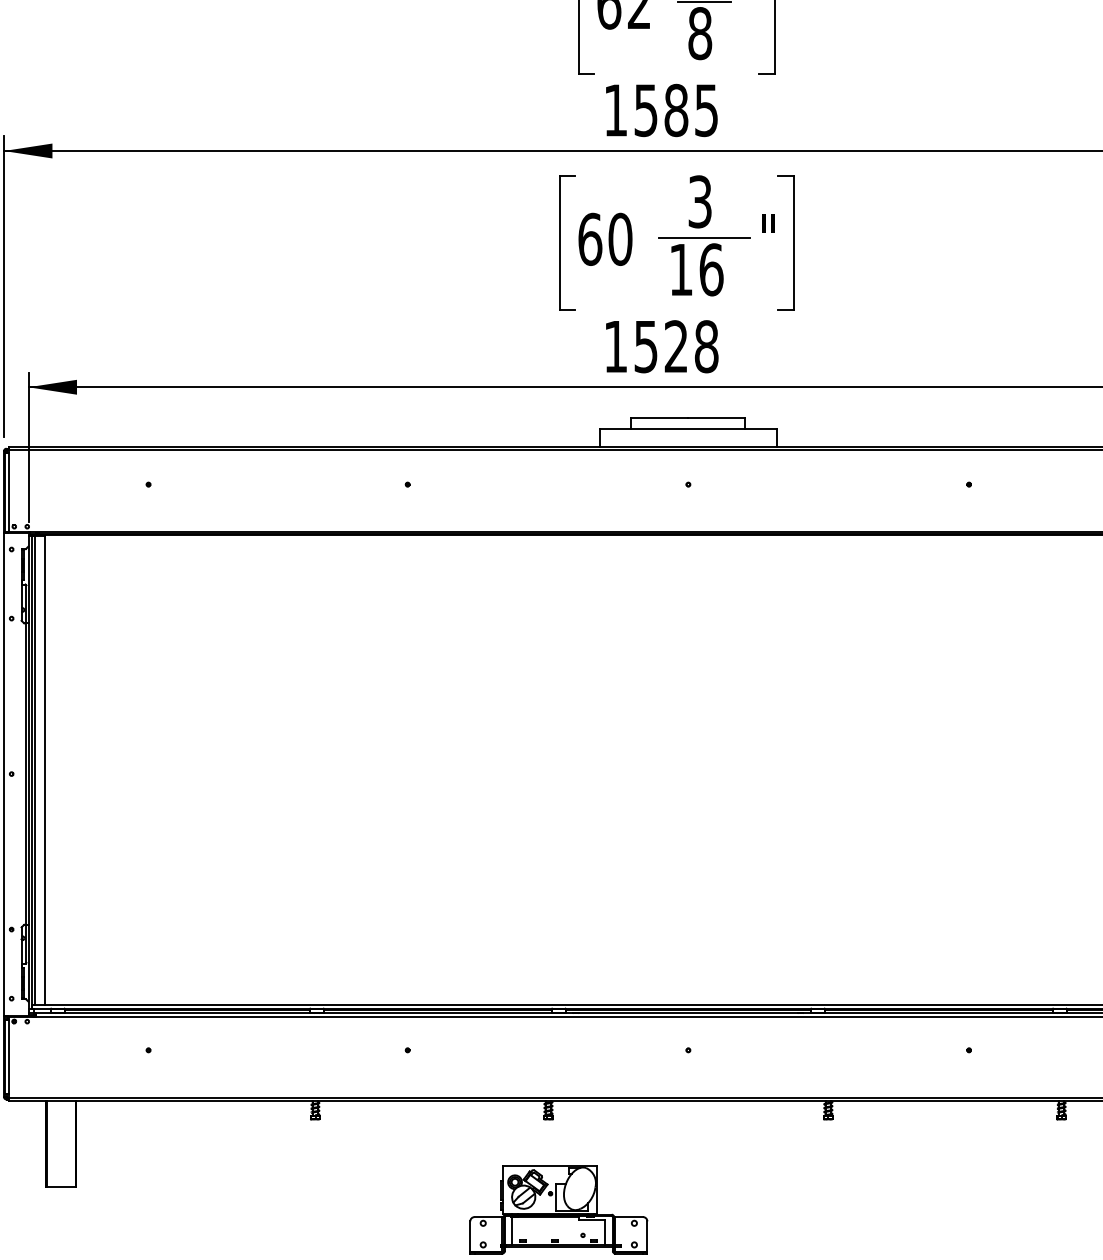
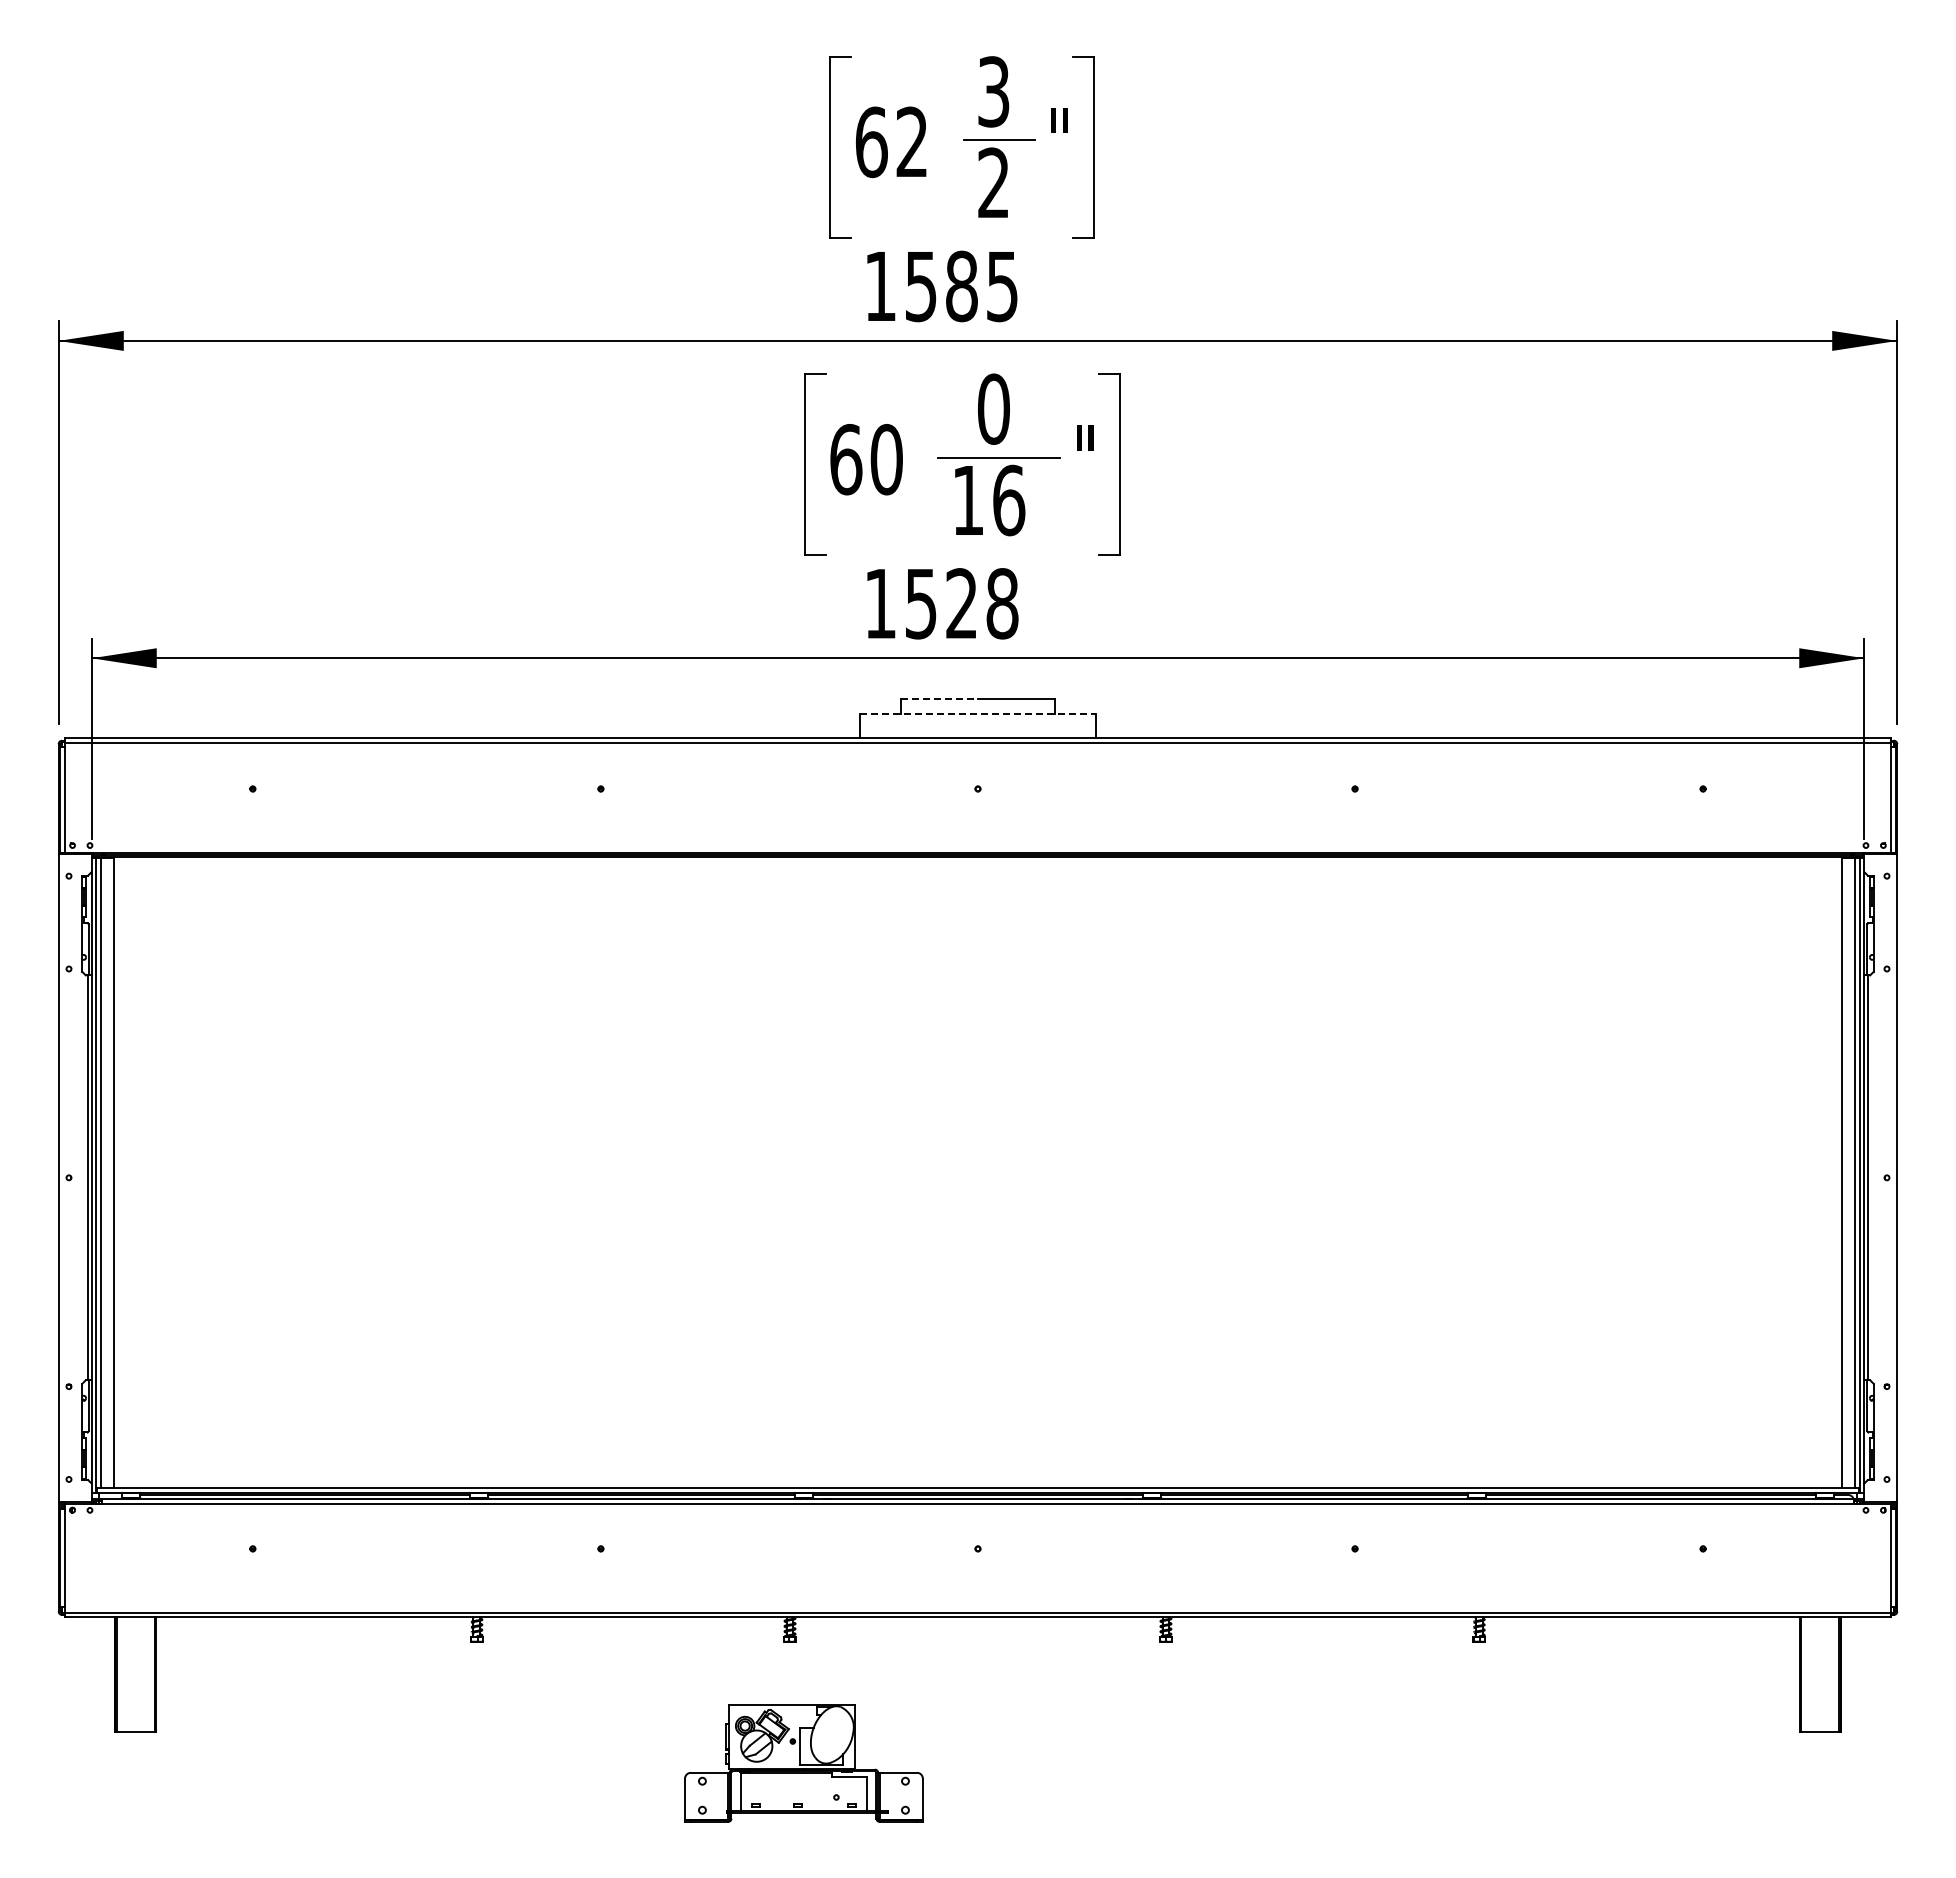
text: (699, 33) -> (993, 182), 8 -> 2
text: (699, 201) -> (993, 408), 3 -> 0
line: (660, 417) -> (940, 699), solid -> dashed
line: (688, 429) -> (978, 714), solid -> dashed

